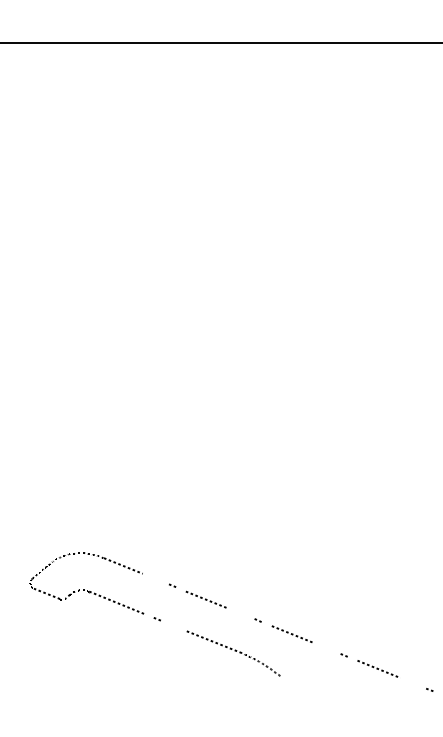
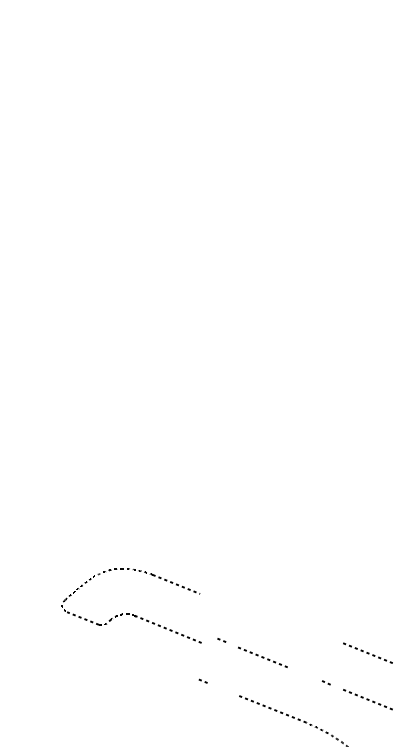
part: (84, 589) -> (128, 613), moved
line: (291, 595) -> (367, 652), added

